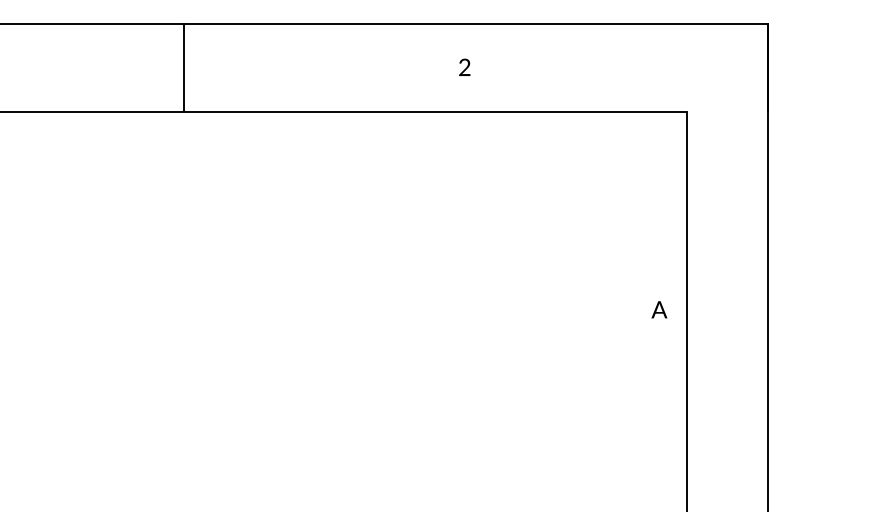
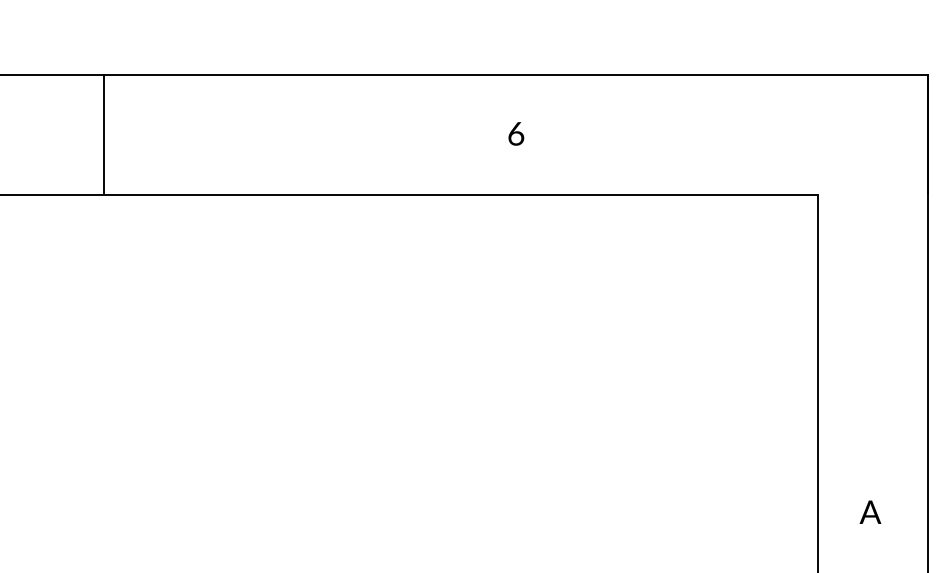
line: (184, 67) -> (103, 133), moved
text: (464, 67) -> (515, 133), 2 -> 6
text: (659, 309) -> (870, 511), moved

